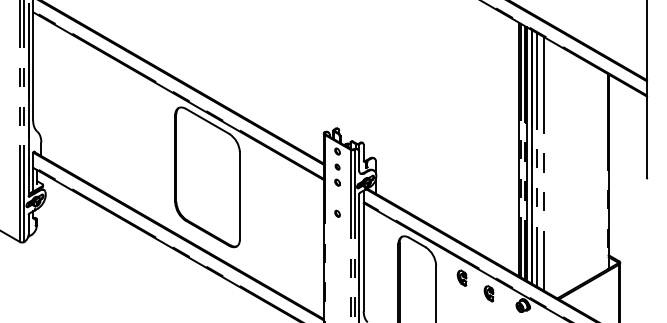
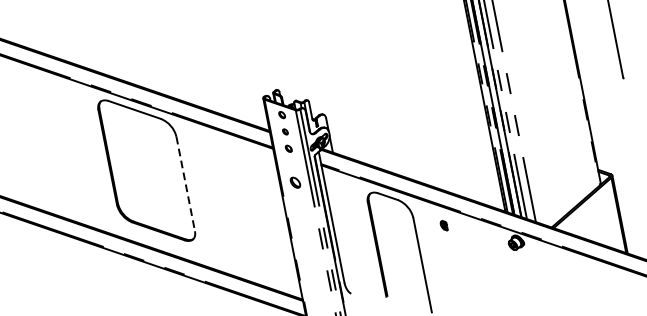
line: (239, 196) -> (185, 184), solid -> dashed
part: (337, 213) -> (295, 182), size x1.6
part: (461, 277) -> (443, 225), size x0.6
part: (488, 293) -> (475, 236), removed

